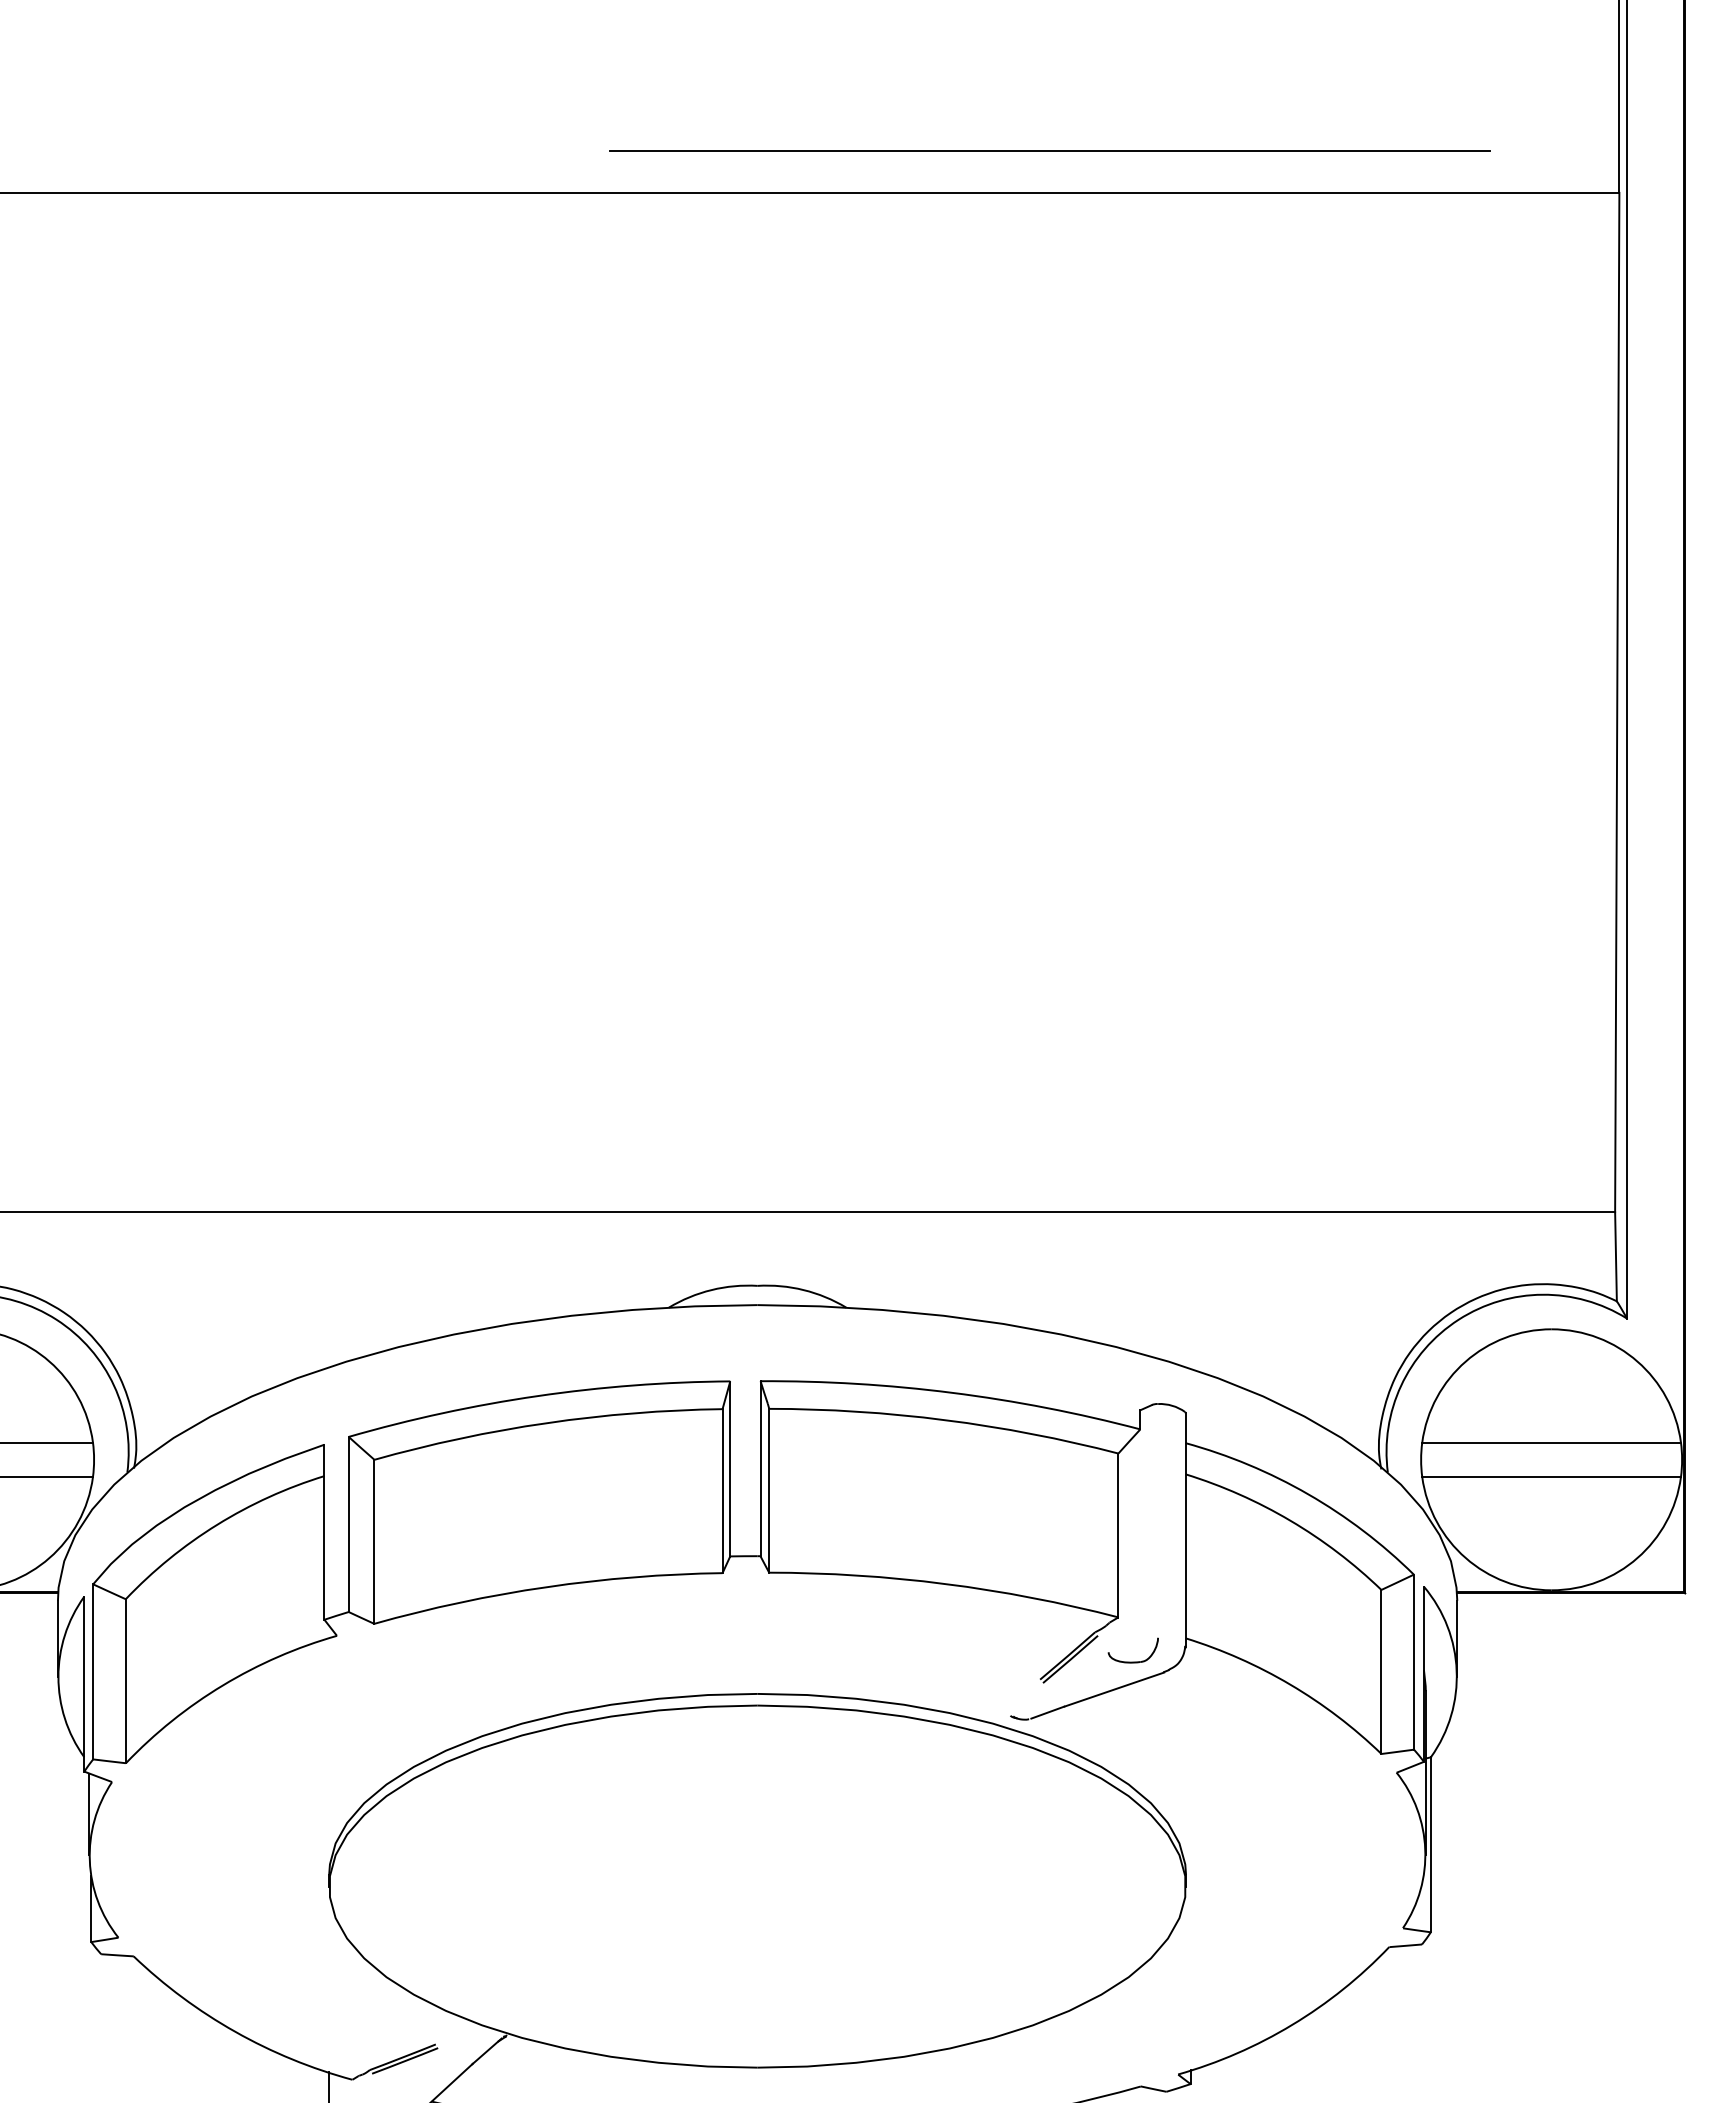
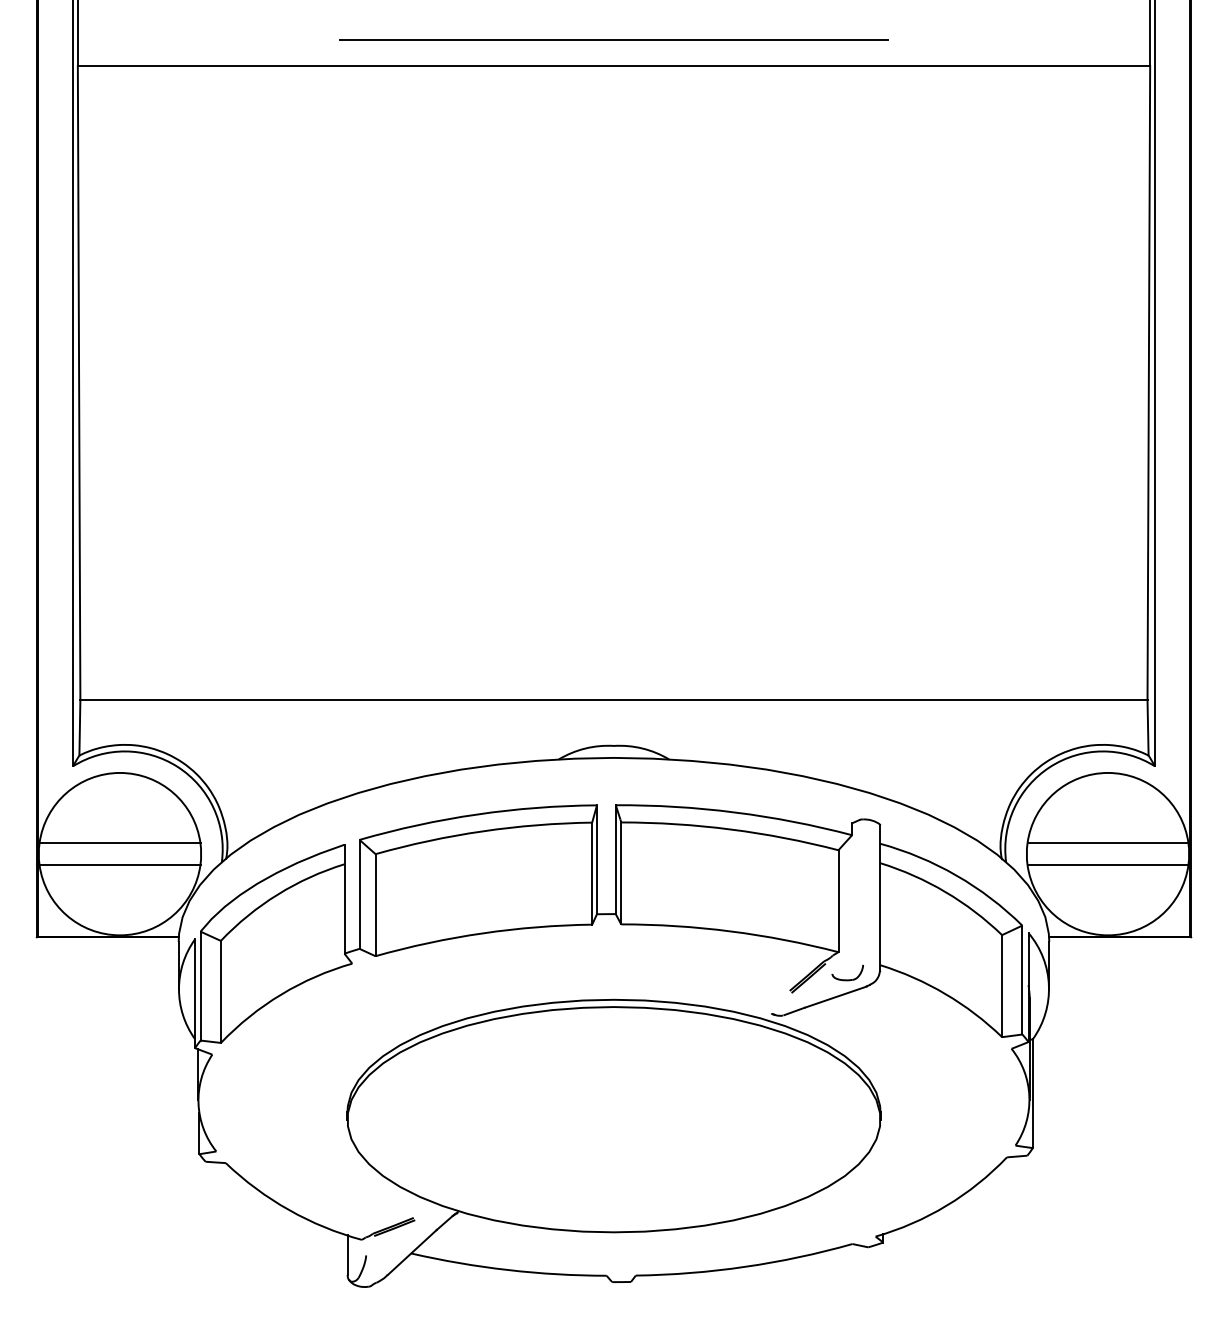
line: (1049, 150) -> (613, 39), moved

